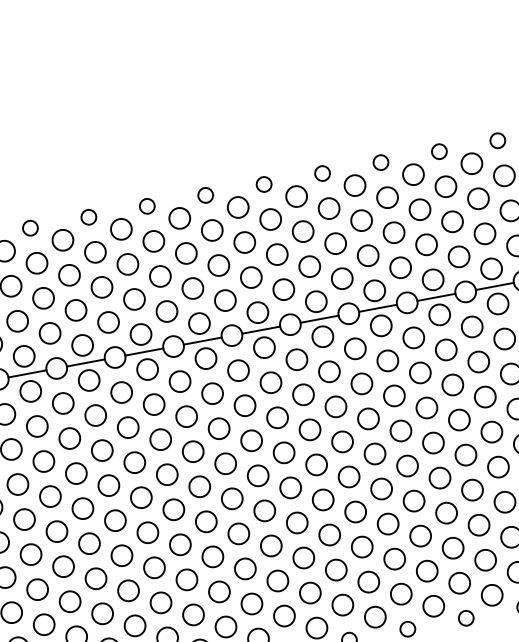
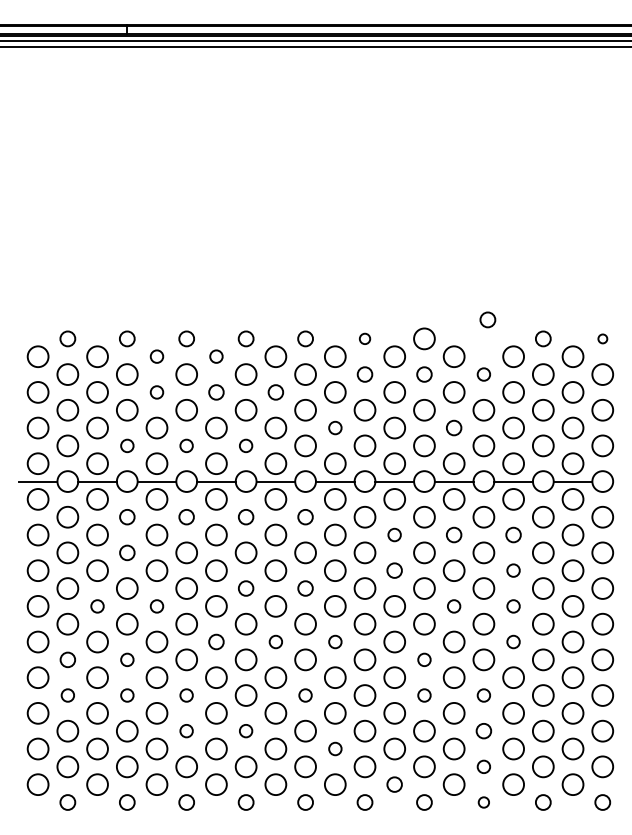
circle: (497, 140) -> (602, 338), size x0.6
circle: (380, 162) -> (487, 319), moved
circle: (322, 173) -> (424, 338), size x1.4
circle: (263, 184) -> (364, 338), size x0.7
circle: (387, 197) -> (483, 374), size x0.6
circle: (329, 208) -> (424, 374), size x0.7
circle: (270, 219) -> (364, 374), size x0.7
circle: (121, 229) -> (216, 356), size x0.6
circle: (62, 240) -> (156, 356), size x0.6
circle: (186, 253) -> (275, 392), size x0.7
circle: (367, 255) -> (453, 427), size x0.7
circle: (128, 264) -> (216, 392), size x0.7
circle: (69, 275) -> (156, 392), size x0.6
circle: (251, 276) -> (335, 427), size x0.6
circle: (166, 311) -> (245, 445), size x0.6
circle: (108, 322) -> (186, 445), size x0.6
circle: (50, 332) -> (127, 445), size x0.6
circle: (446, 349) -> (513, 534), size x0.7
circle: (387, 360) -> (453, 534), size x0.7
circle: (238, 369) -> (305, 516), size x0.7
circle: (329, 371) -> (394, 534), size x0.6
circle: (179, 381) -> (245, 516), size x0.7
circle: (452, 384) -> (513, 570), size x0.6
circle: (121, 391) -> (186, 516), size x0.7
circle: (63, 402) -> (127, 516), size x0.7
circle: (335, 406) -> (394, 570), size x0.7
circle: (459, 420) -> (513, 606), size x0.6
circle: (400, 431) -> (453, 606), size x0.6
circle: (69, 438) -> (127, 552), size x0.7
circle: (251, 440) -> (305, 588), size x0.7
circle: (192, 451) -> (245, 588), size x0.7
circle: (465, 454) -> (513, 641), size x0.6
circle: (108, 485) -> (156, 606), size x0.6
circle: (290, 487) -> (335, 641), size x0.6
circle: (381, 488) -> (424, 659), size x0.6
circle: (50, 496) -> (97, 606), size x0.6
circle: (231, 498) -> (275, 641), size x0.6
circle: (173, 509) -> (216, 641), size x0.7
circle: (446, 513) -> (483, 695), size x0.6
circle: (388, 524) -> (424, 695), size x0.6
circle: (89, 543) -> (127, 659), size x0.6
circle: (271, 545) -> (305, 695), size x0.6
circle: (452, 547) -> (483, 730), size x0.7
circle: (30, 554) -> (67, 659), size x0.7
circle: (154, 567) -> (186, 695), size x0.6
circle: (96, 578) -> (127, 695), size x0.6
circle: (459, 582) -> (483, 766), size x0.6
circle: (37, 589) -> (67, 695), size x0.6
circle: (218, 591) -> (245, 730), size x0.6
circle: (310, 592) -> (335, 748), size x0.6
circle: (160, 602) -> (186, 730), size x0.6
circle: (375, 617) -> (394, 784), size x0.7
circle: (465, 618) -> (483, 802), size x0.7

